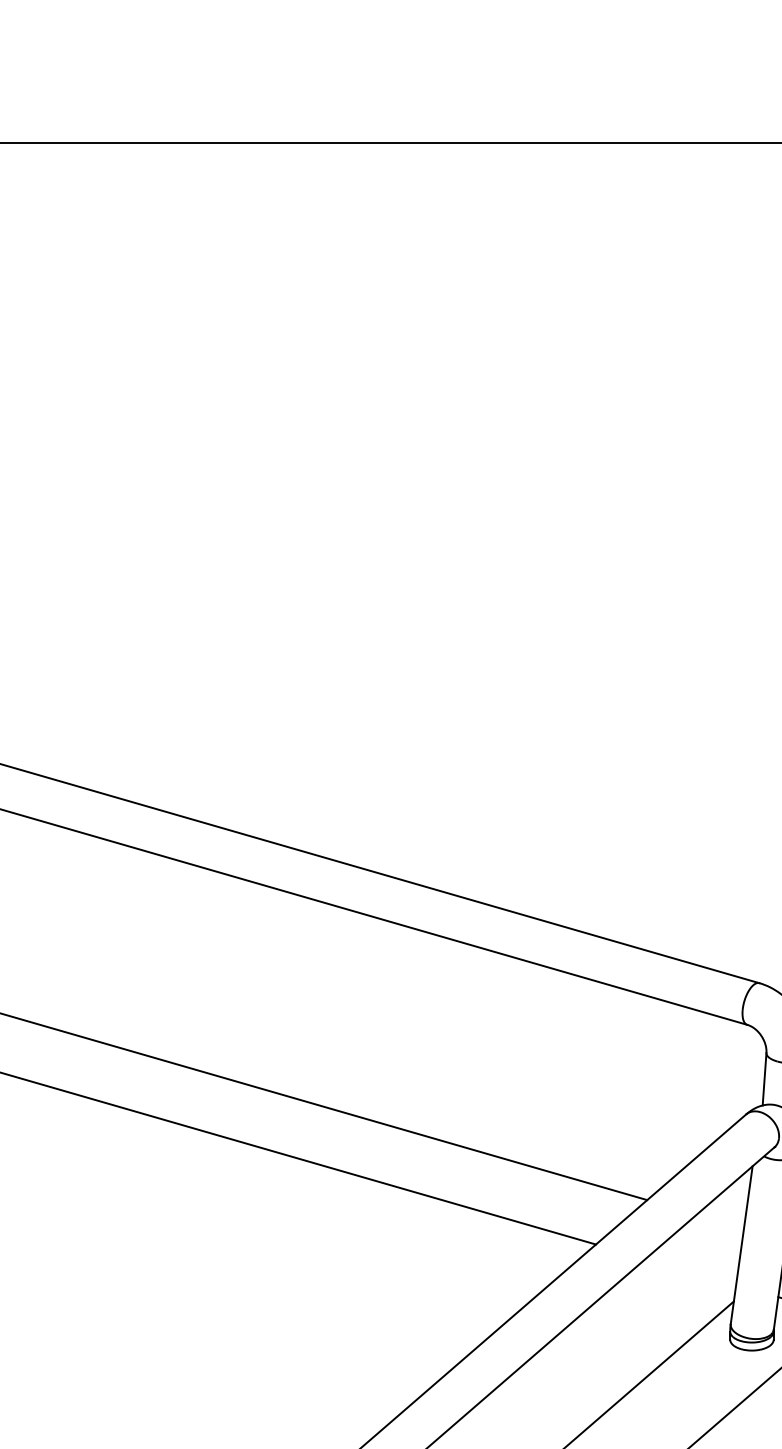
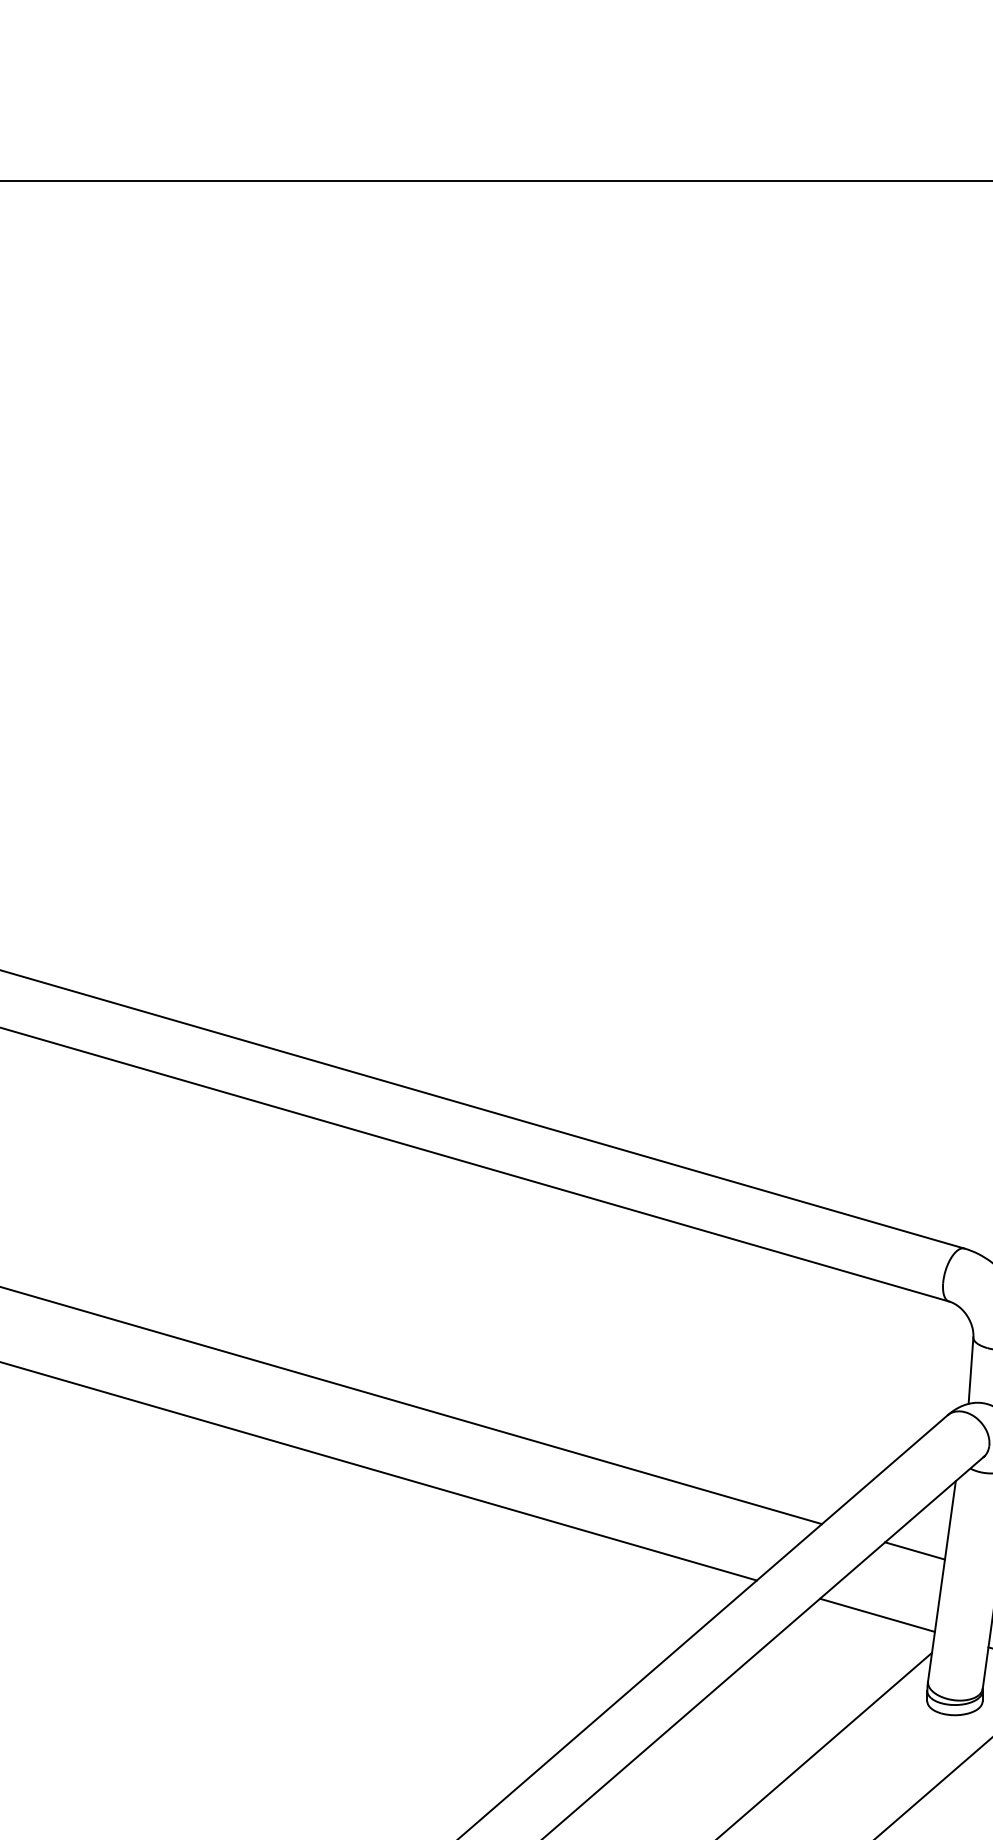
line: (720, 1220) -> (914, 1550), added
line: (690, 1271) -> (877, 1614), added

